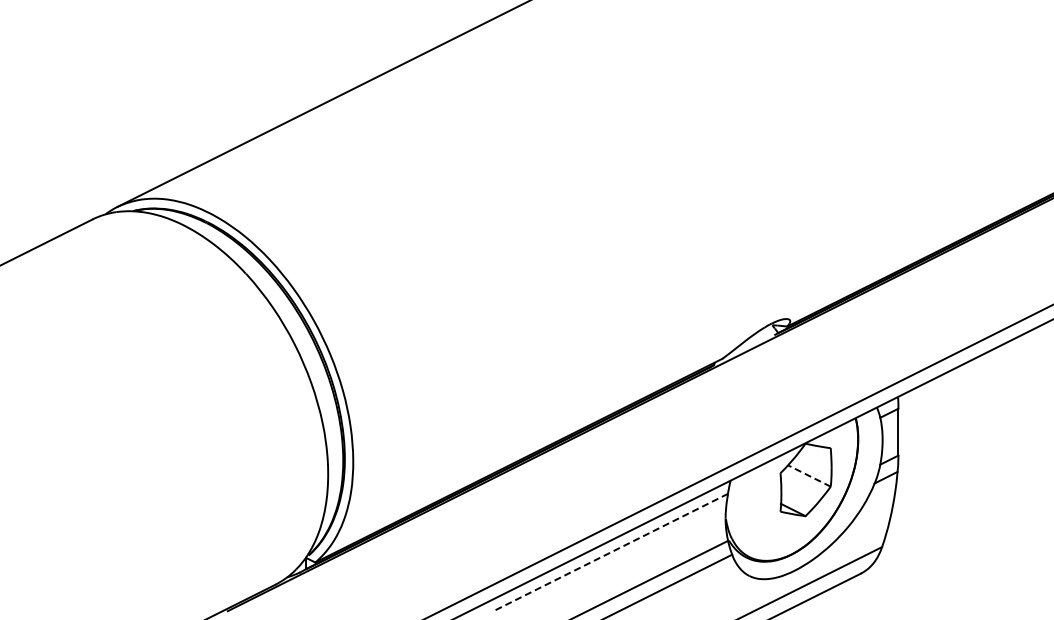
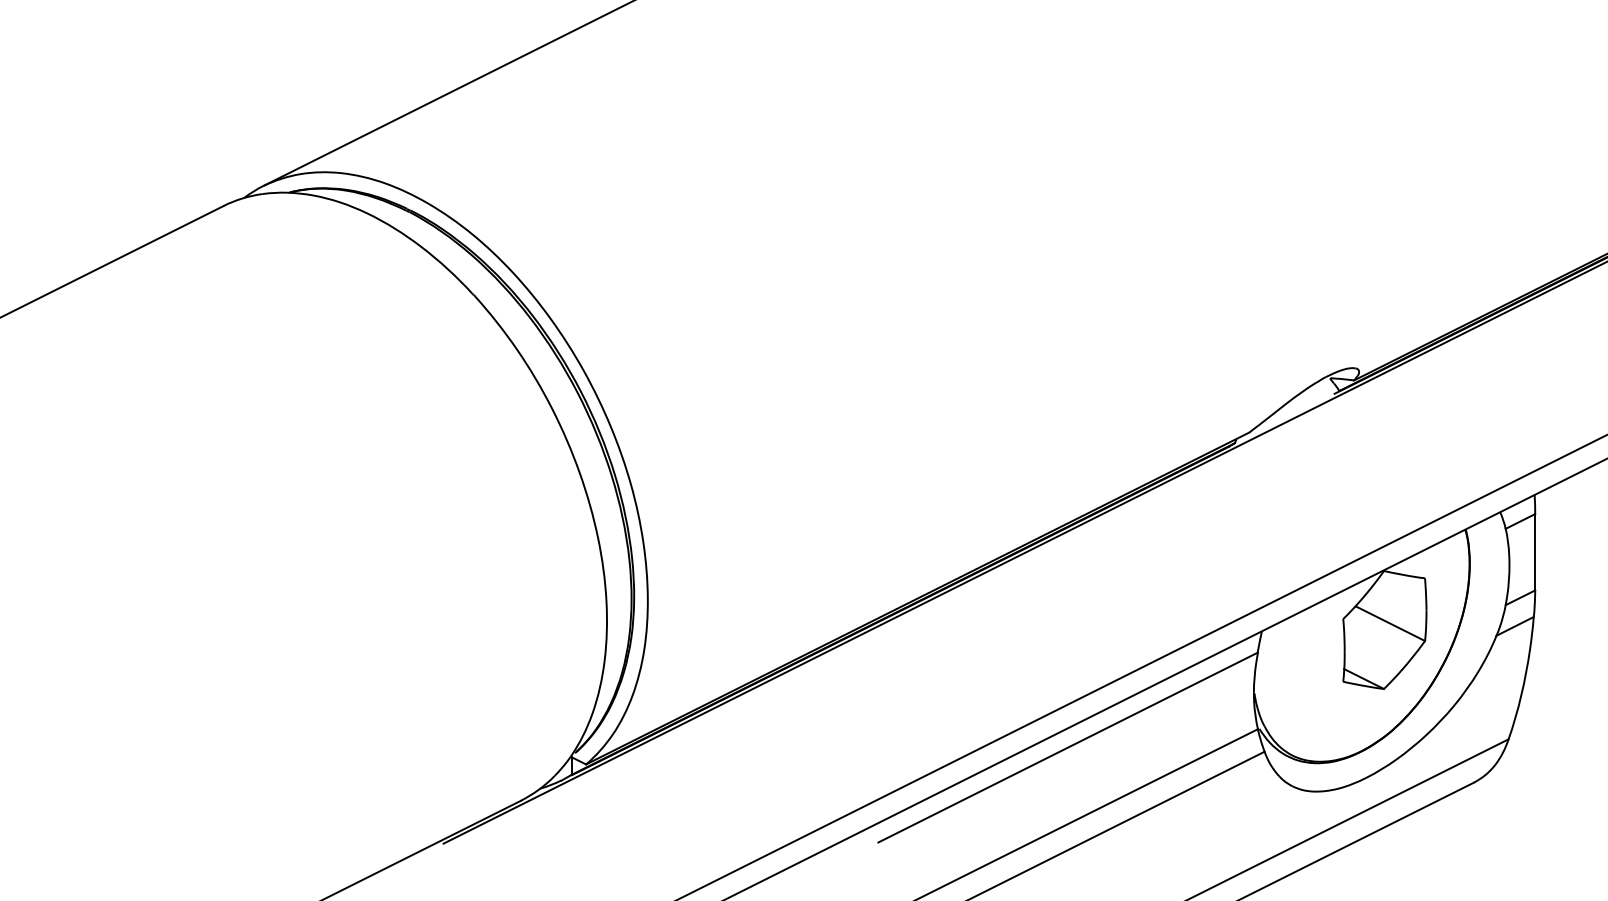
line: (809, 476) -> (1390, 624), dashed -> solid
line: (611, 552) -> (1068, 748), dashed -> solid

